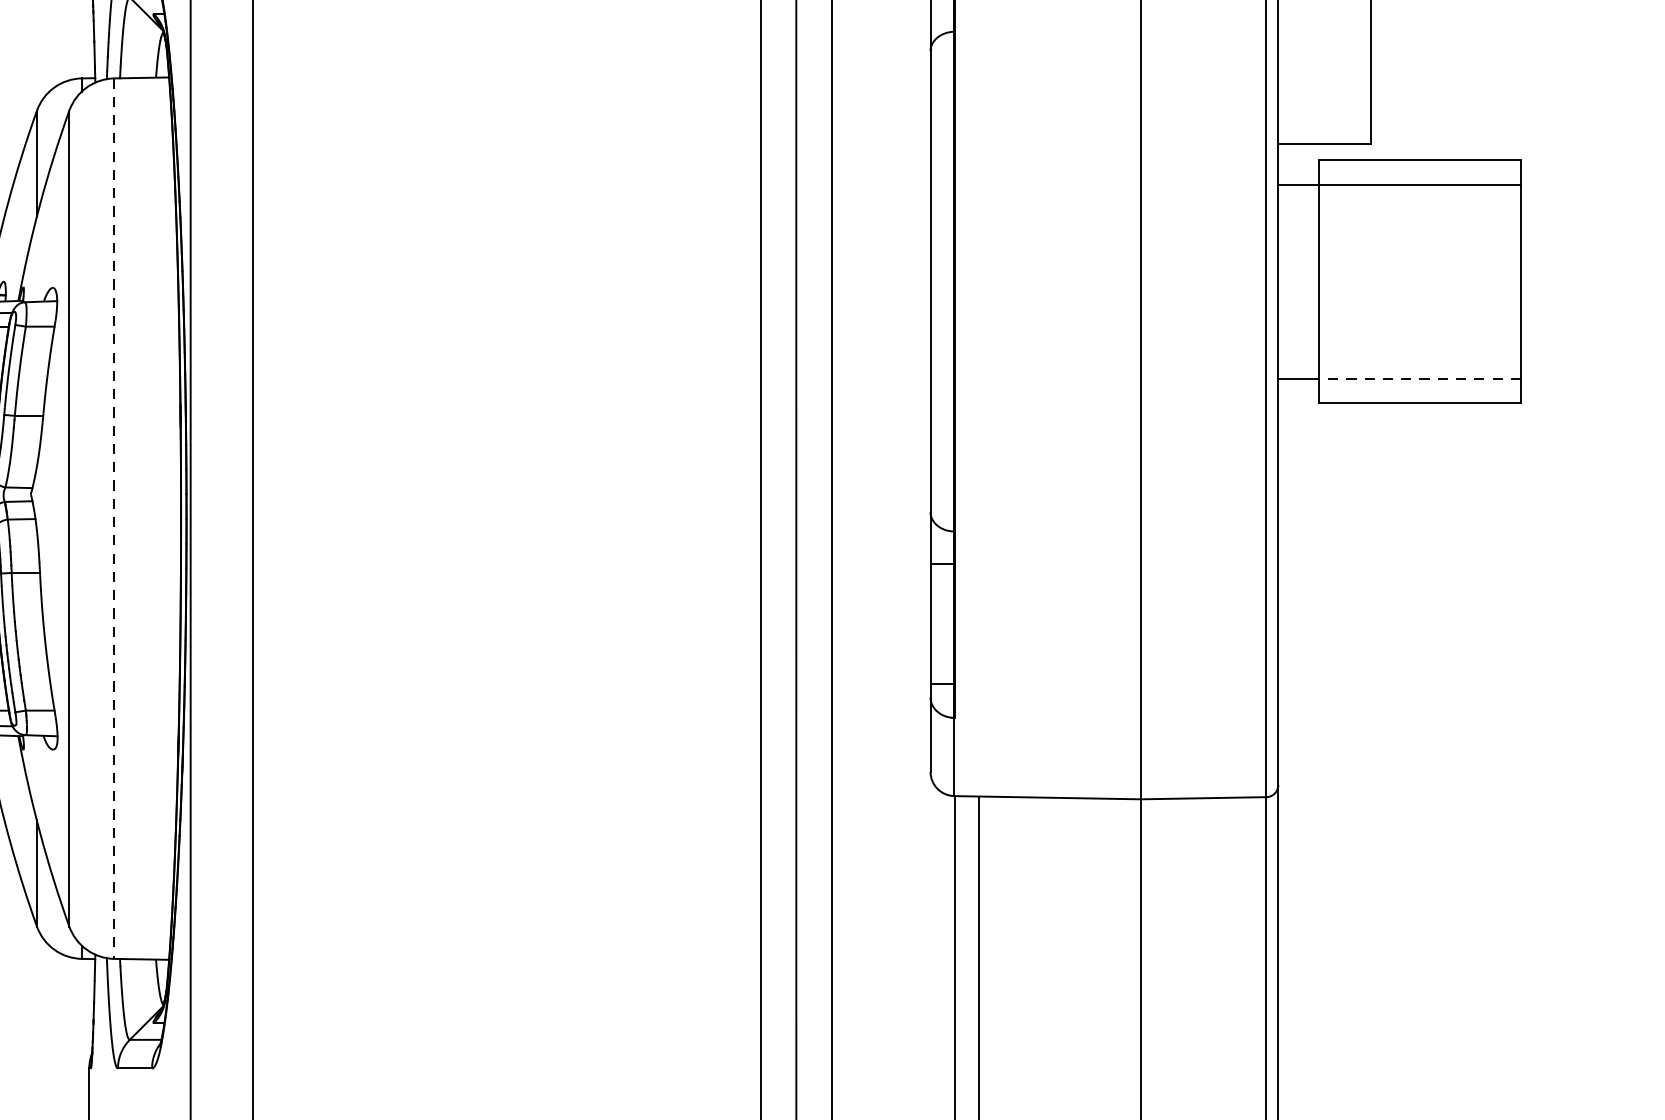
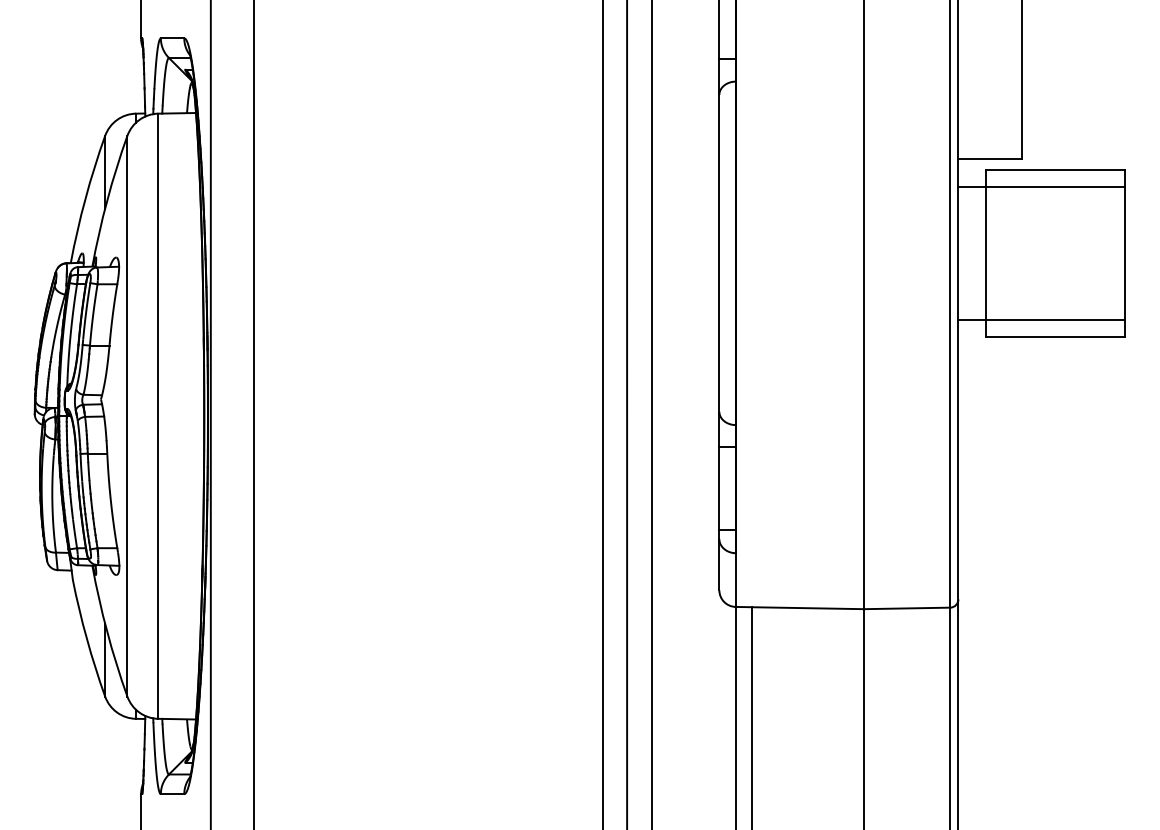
line: (1419, 379) -> (1055, 320), dashed -> solid
line: (114, 519) -> (158, 416), dashed -> solid

